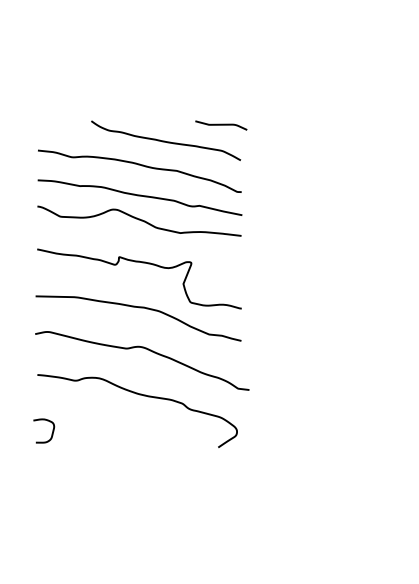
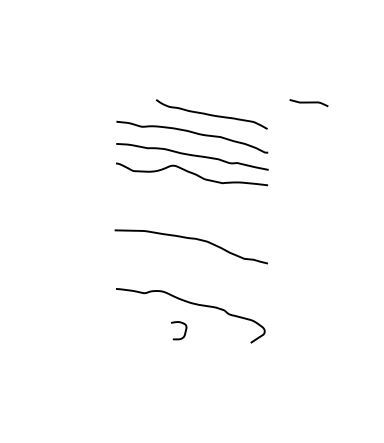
curve: (220, 126) -> (308, 103), moved
curve: (144, 264) -> (195, 206), removed
curve: (146, 350) -> (197, 270), removed
curve: (51, 432) -> (184, 331), moved

